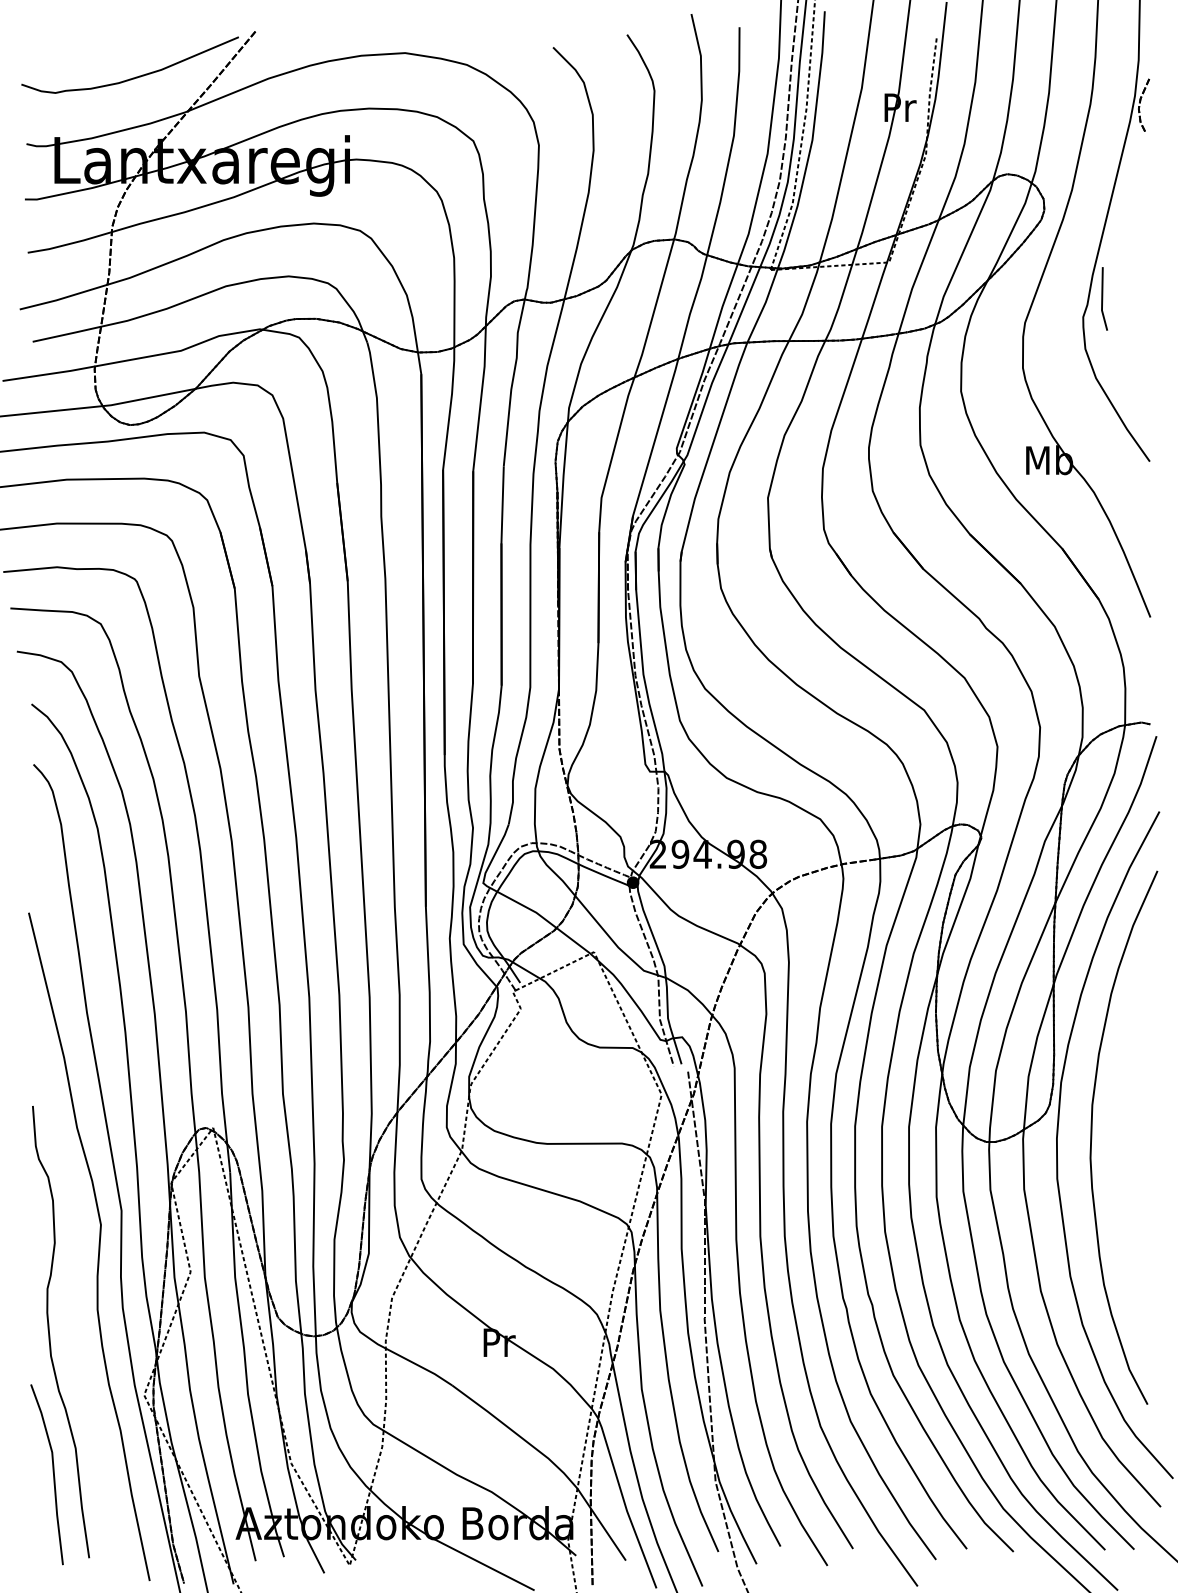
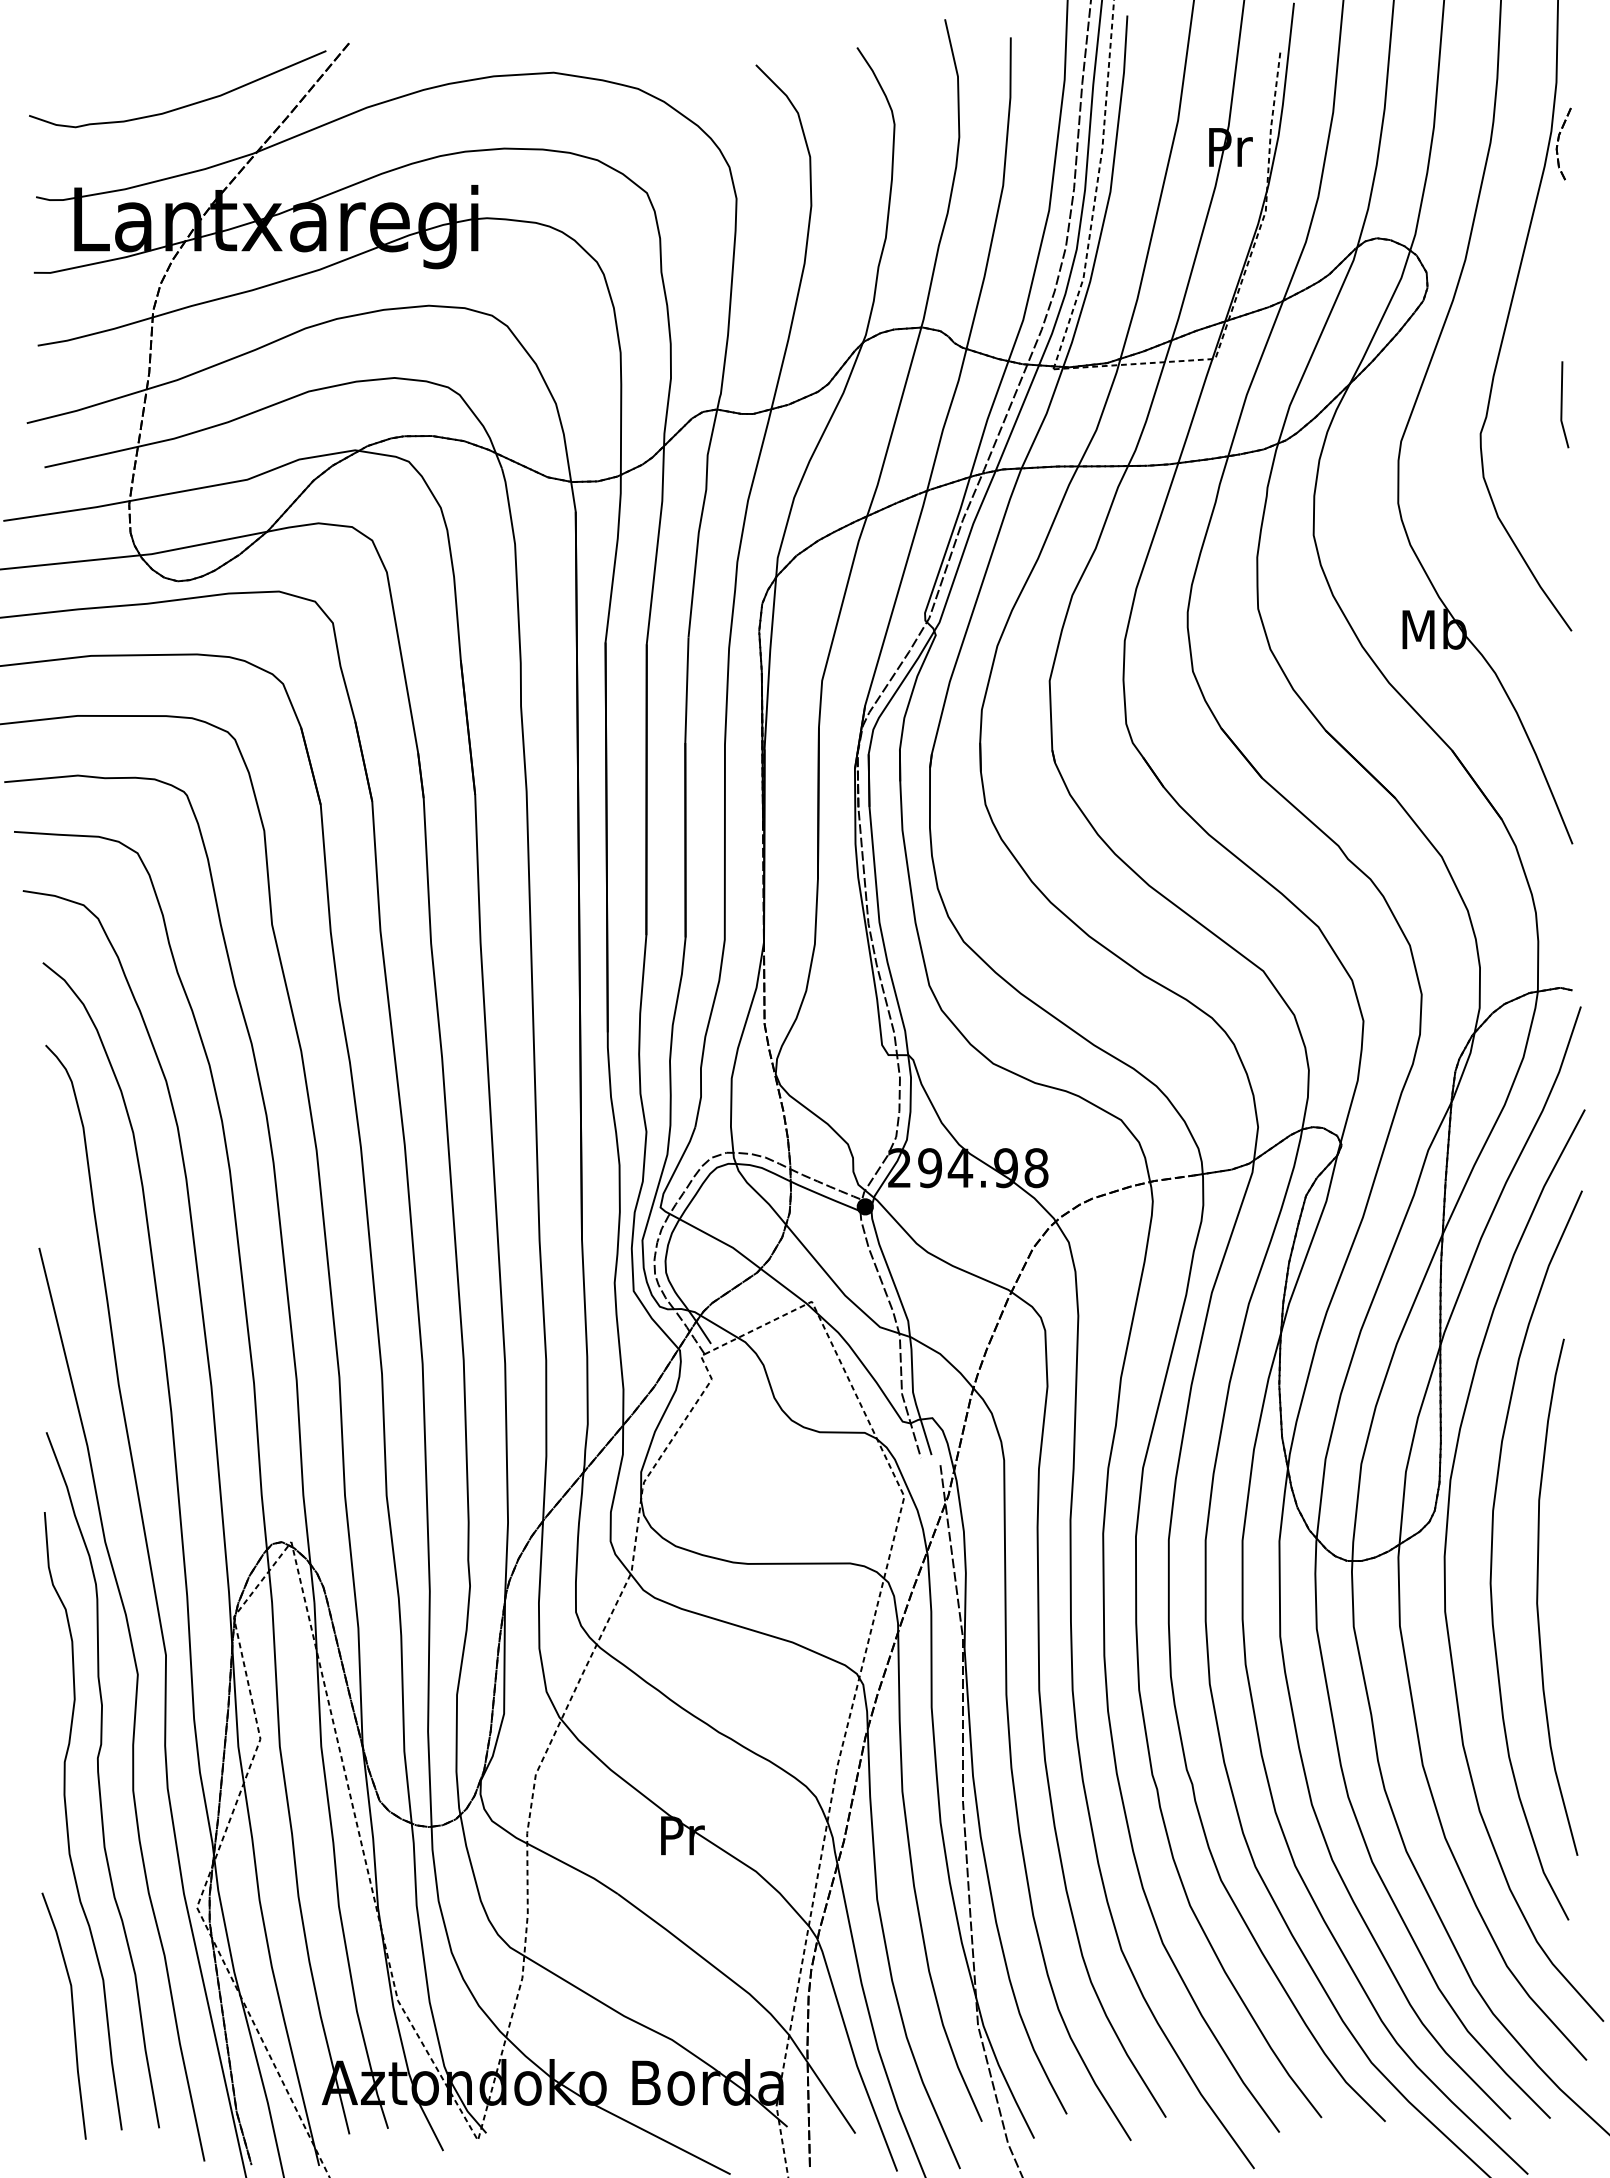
line: (1102, 298) -> (1562, 404), moved
curve: (1125, 1167) -> (1538, 1596), added
curve: (72, 1302) -> (99, 1780), added

